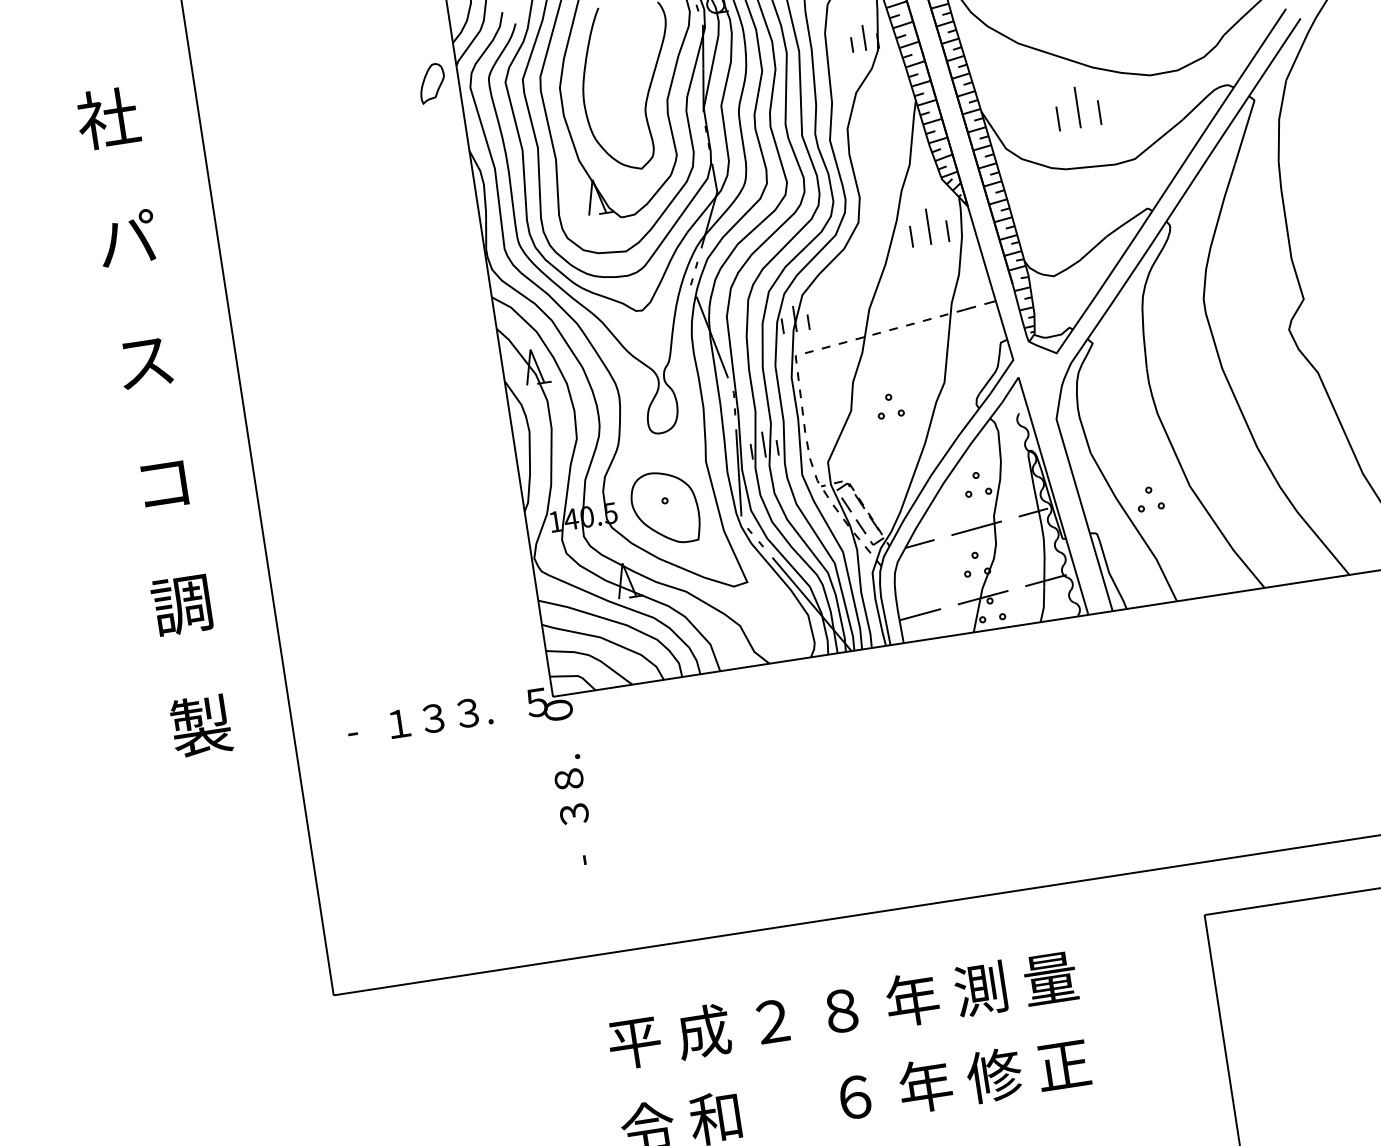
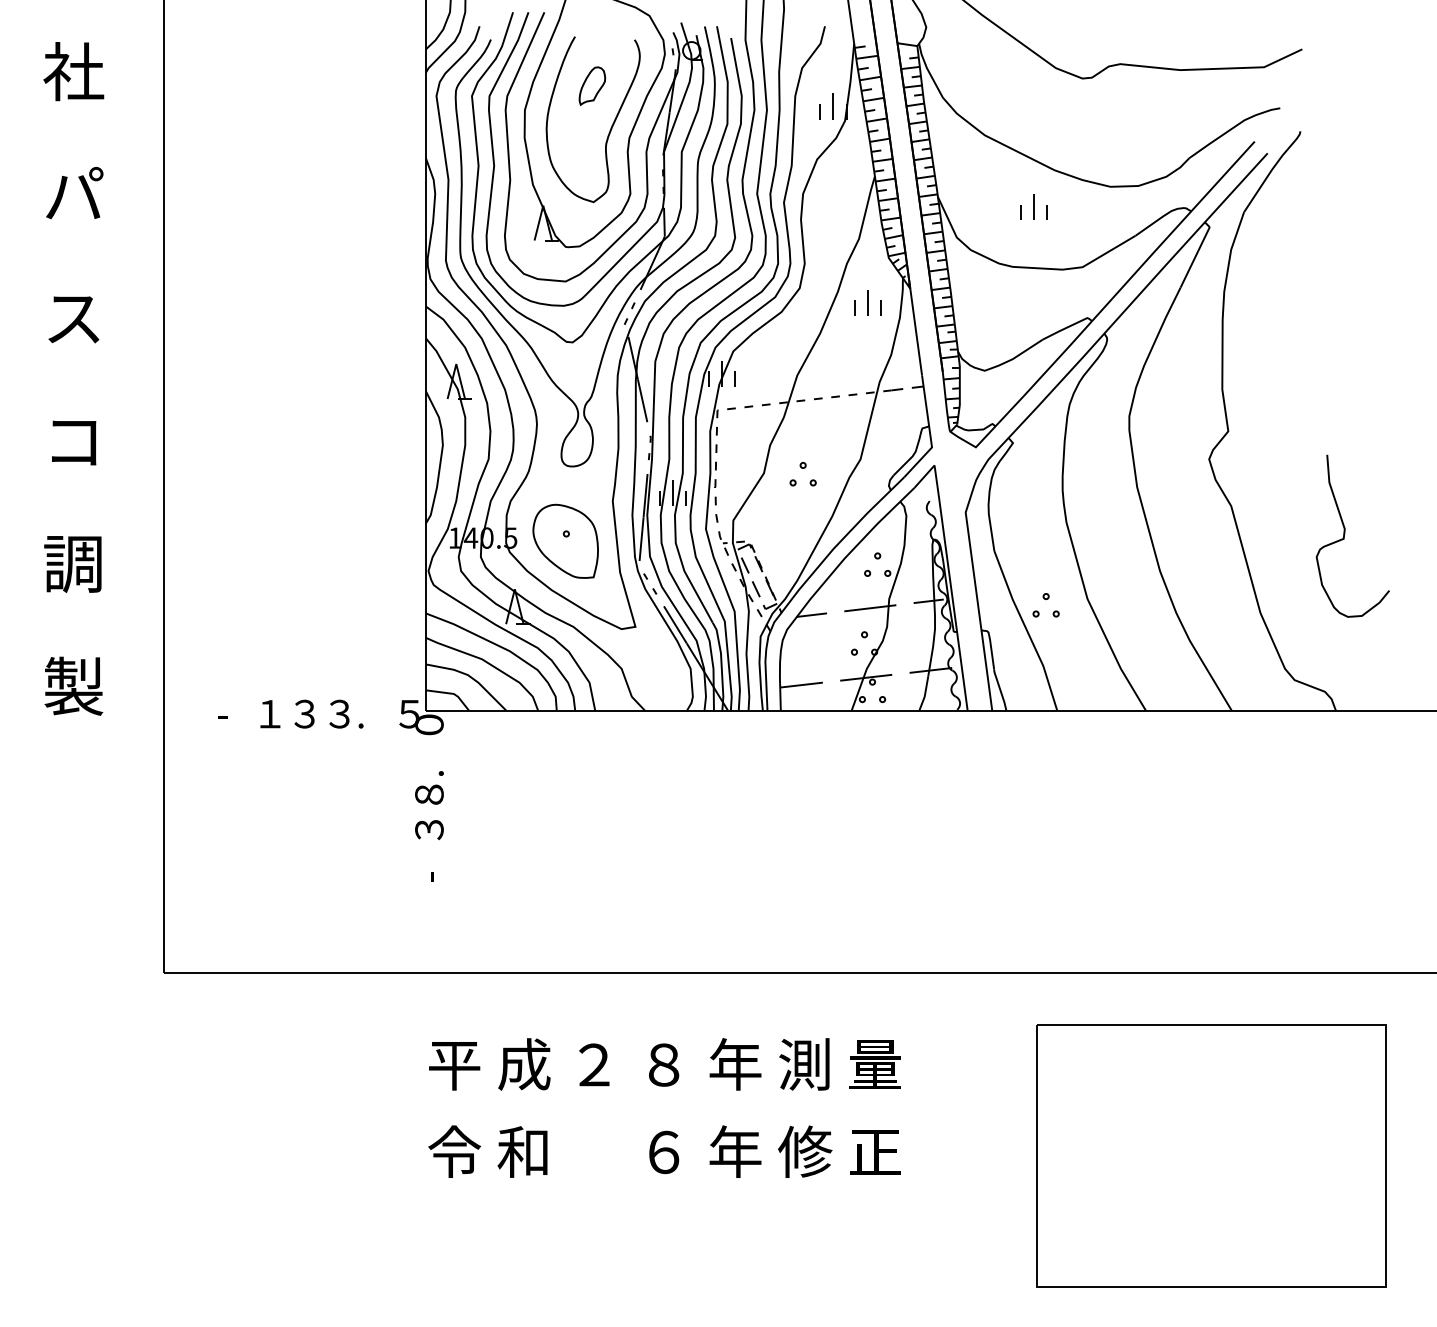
part: (432, 82) -> (592, 85), moved
part: (1077, 106) -> (1033, 206), size x0.62
part: (927, 226) -> (867, 302), size x0.71

